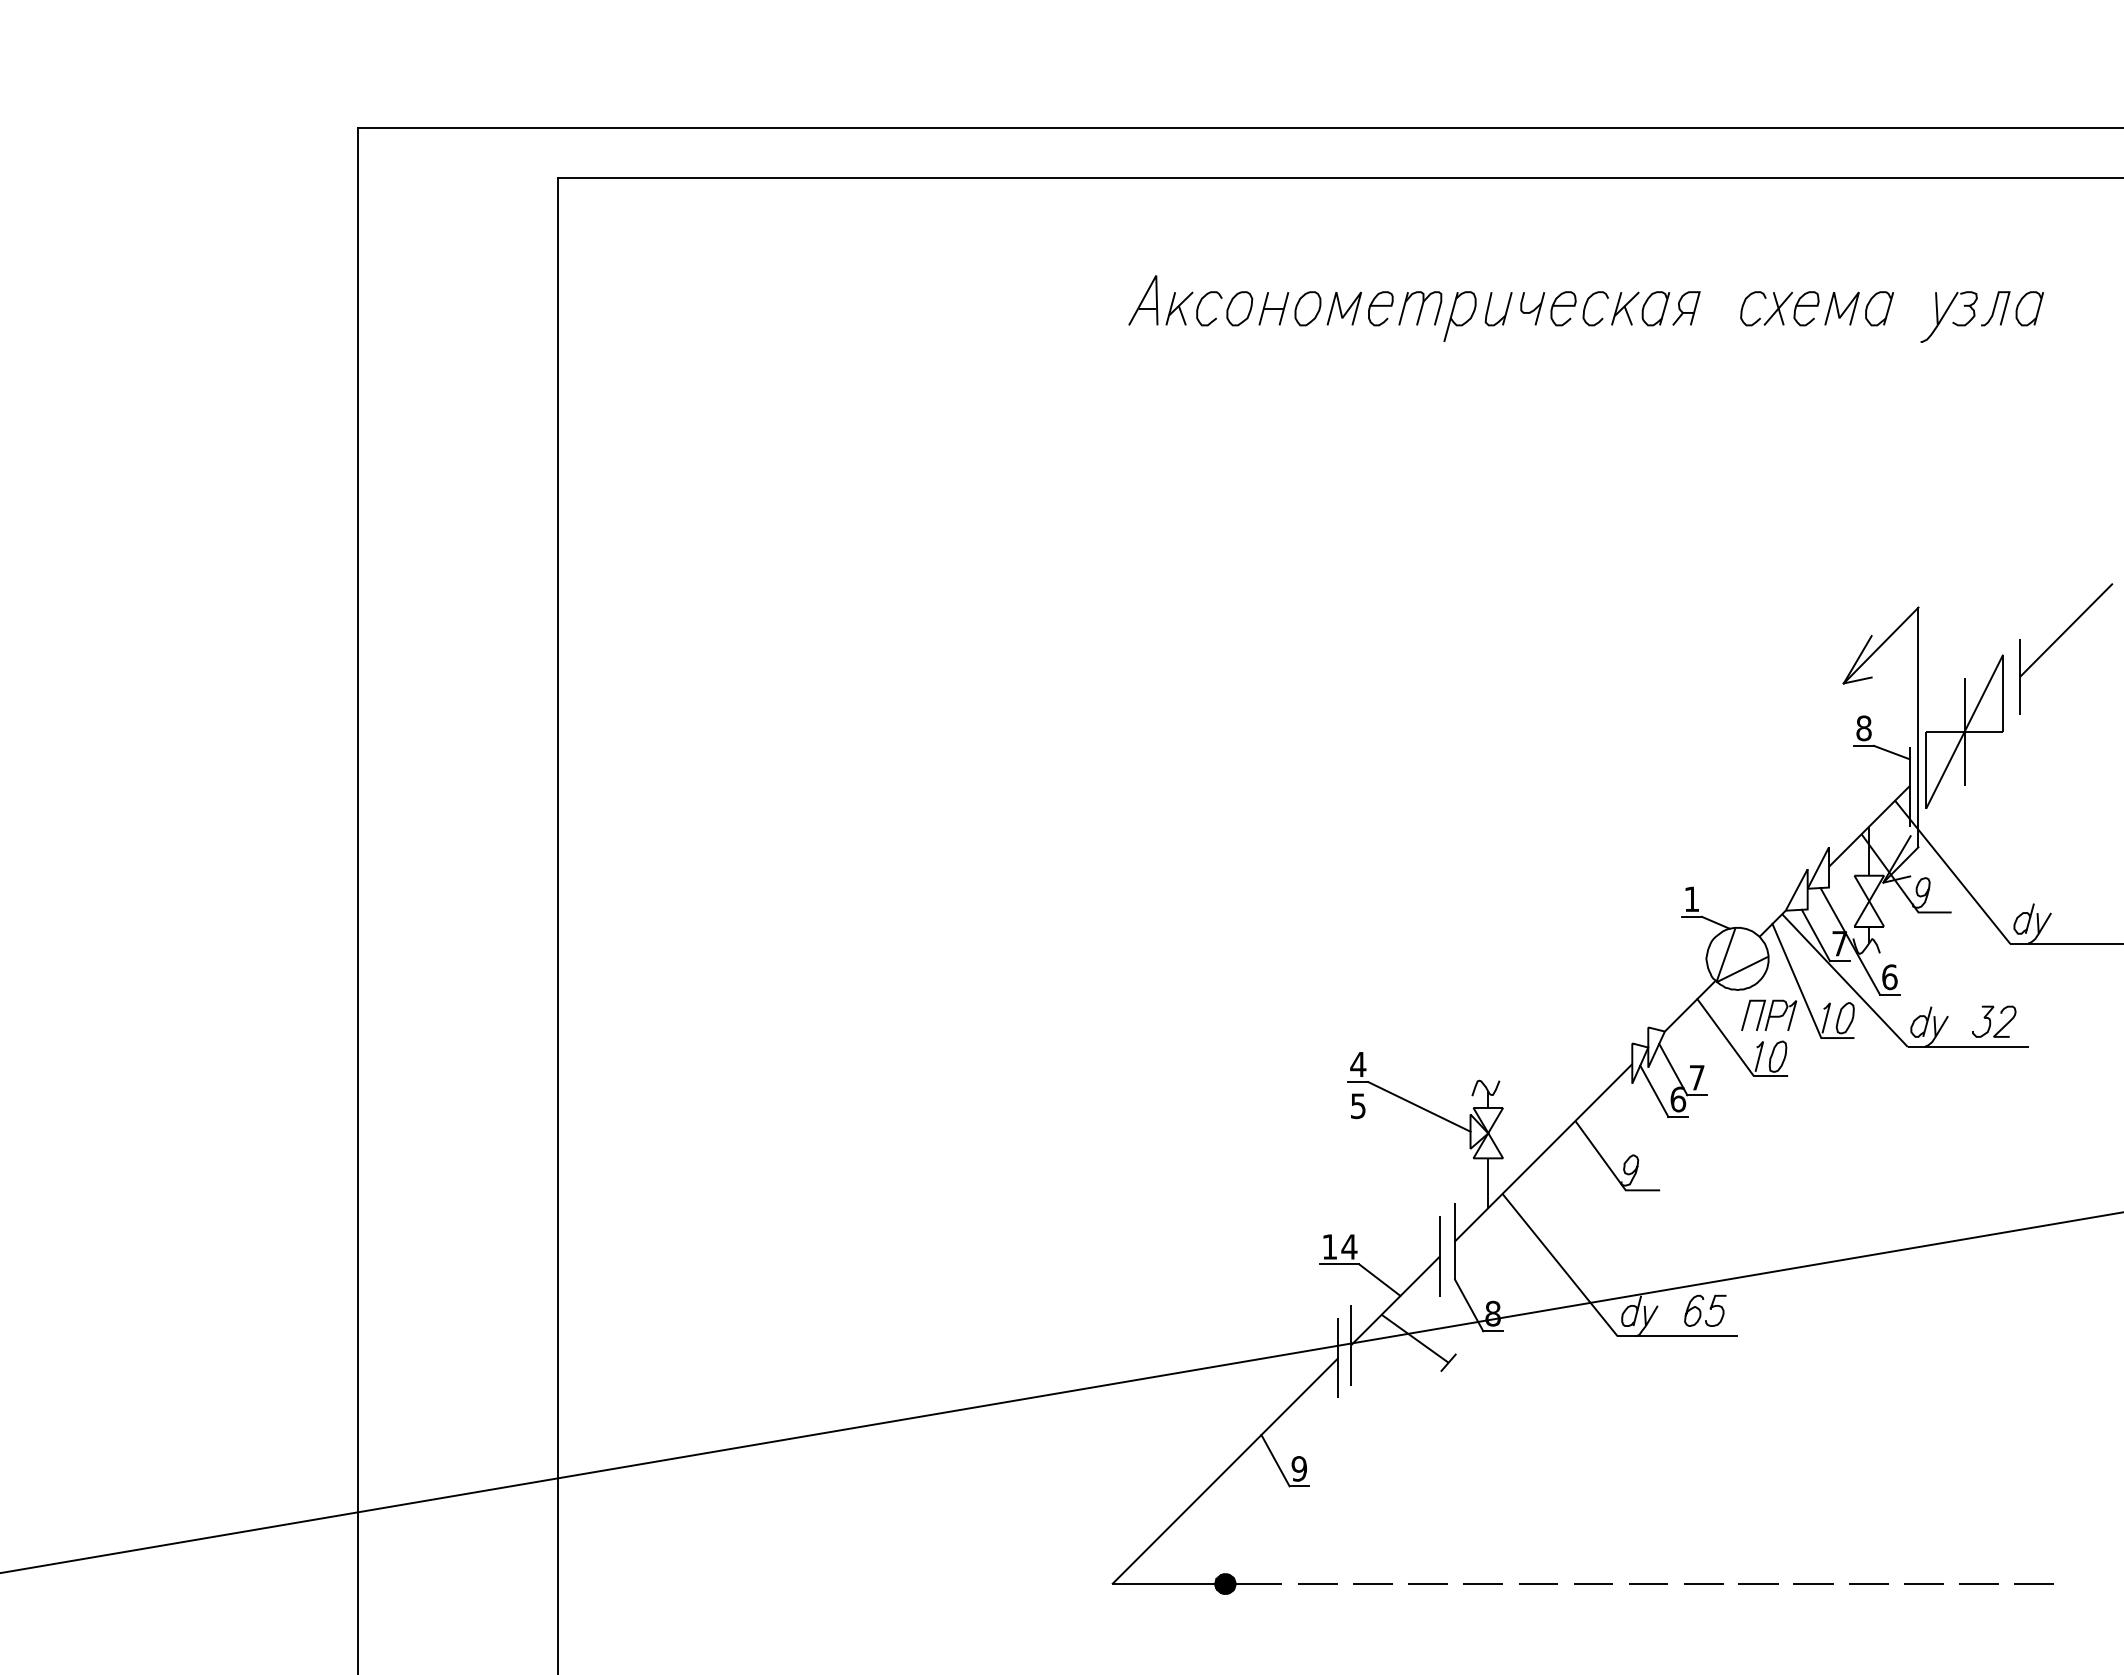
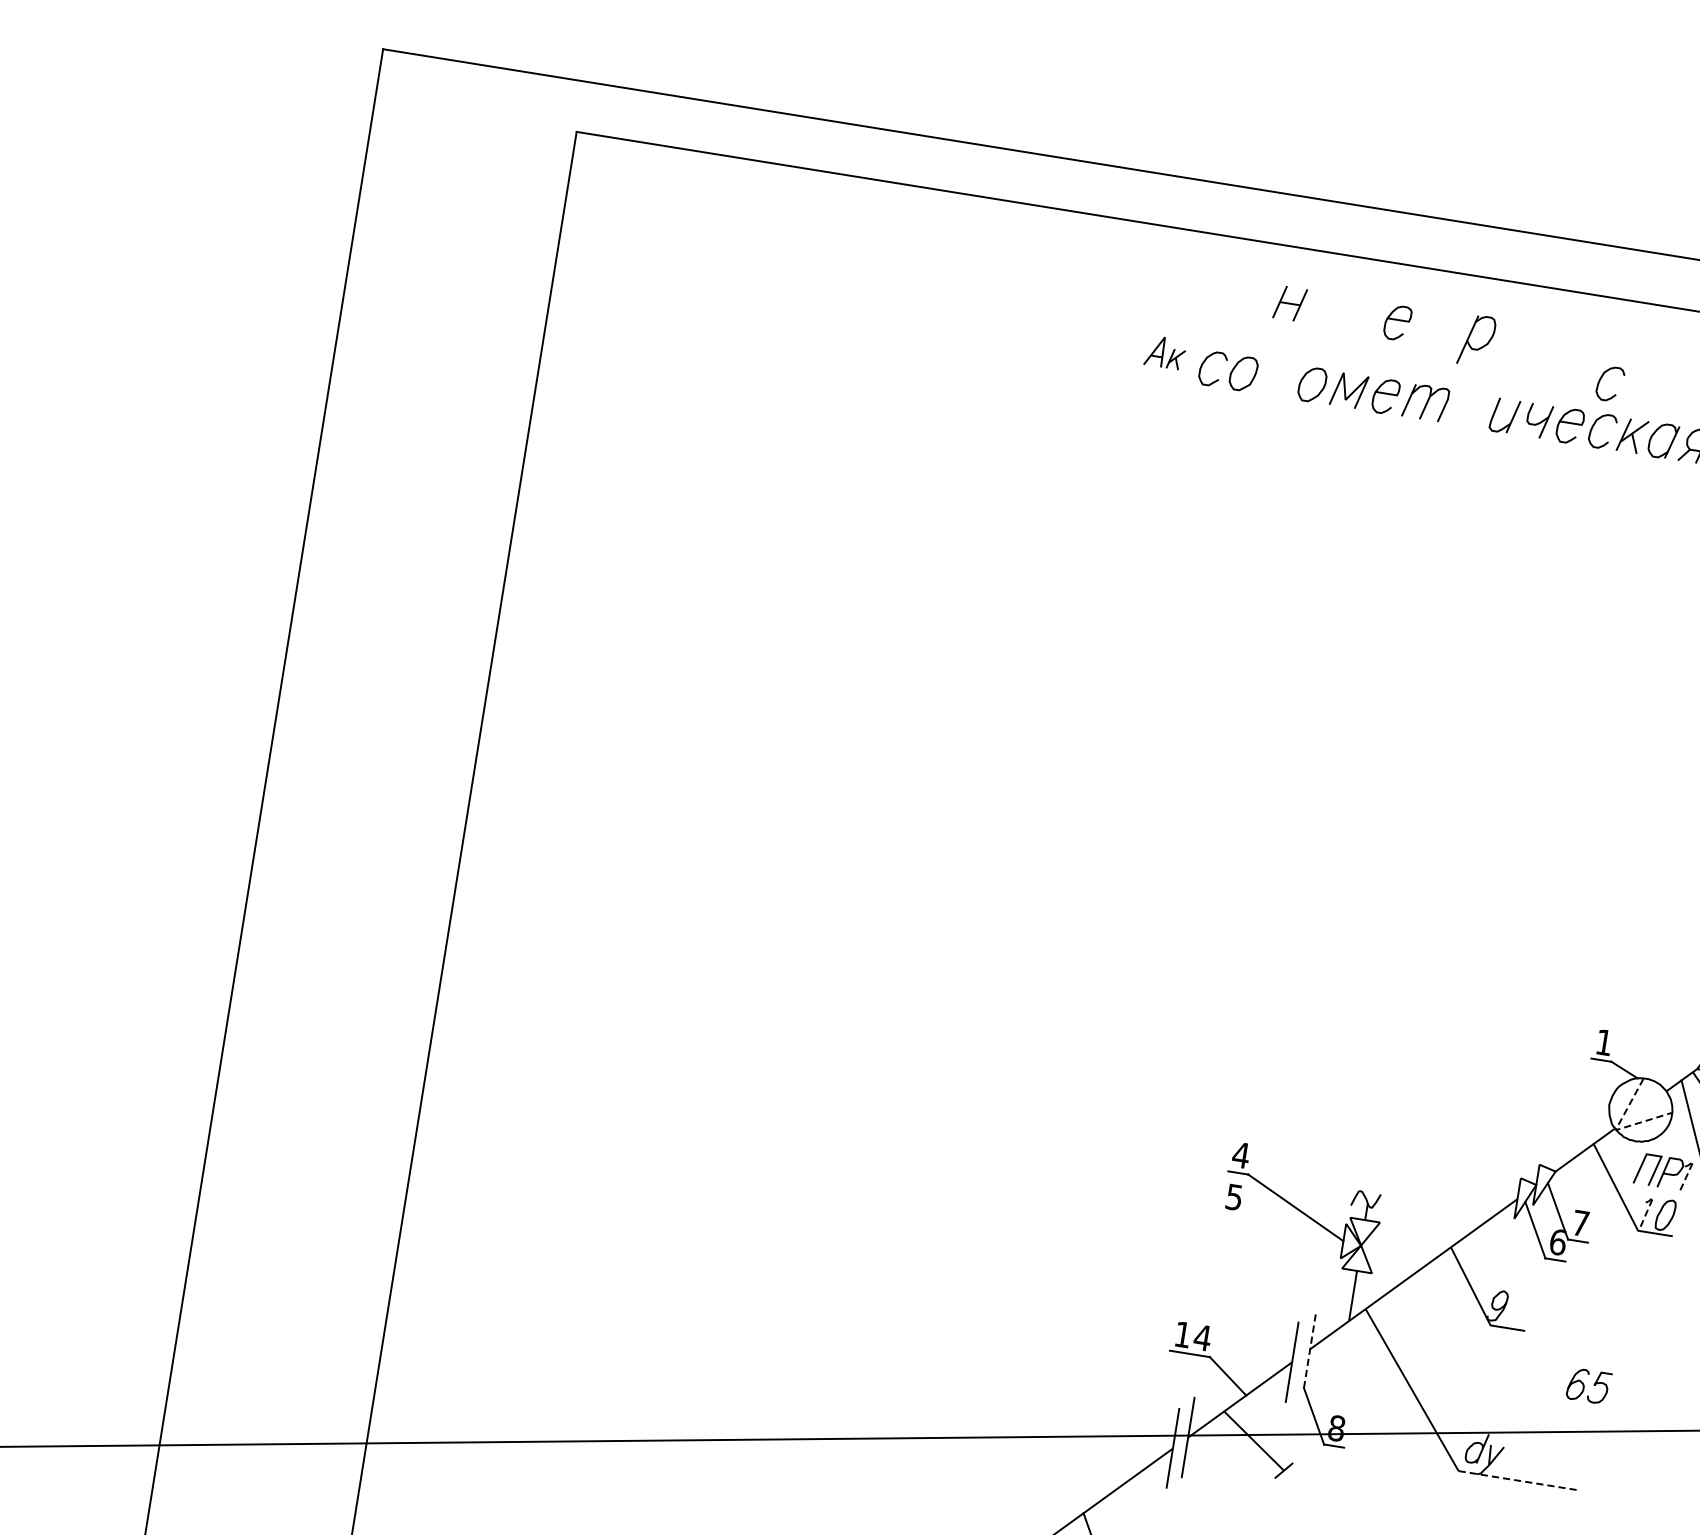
curve: (1380, 233) -> (1397, 320), added
curve: (1587, 256) -> (1602, 377), added
part: (1160, 300) -> (1165, 352), size x0.6
part: (1273, 308) -> (1289, 303), moved
part: (1459, 316) -> (1476, 340), moved
line: (1716, 982) -> (1615, 1130), solid -> dashed
line: (1793, 1010) -> (1688, 1171), solid -> dashed
line: (1760, 1051) -> (1648, 1207), solid -> dashed
line: (1455, 1241) -> (1310, 1349), solid -> dashed
part: (1705, 1310) -> (1589, 1385), moved
line: (1678, 1336) -> (1520, 1481), solid -> dashed

